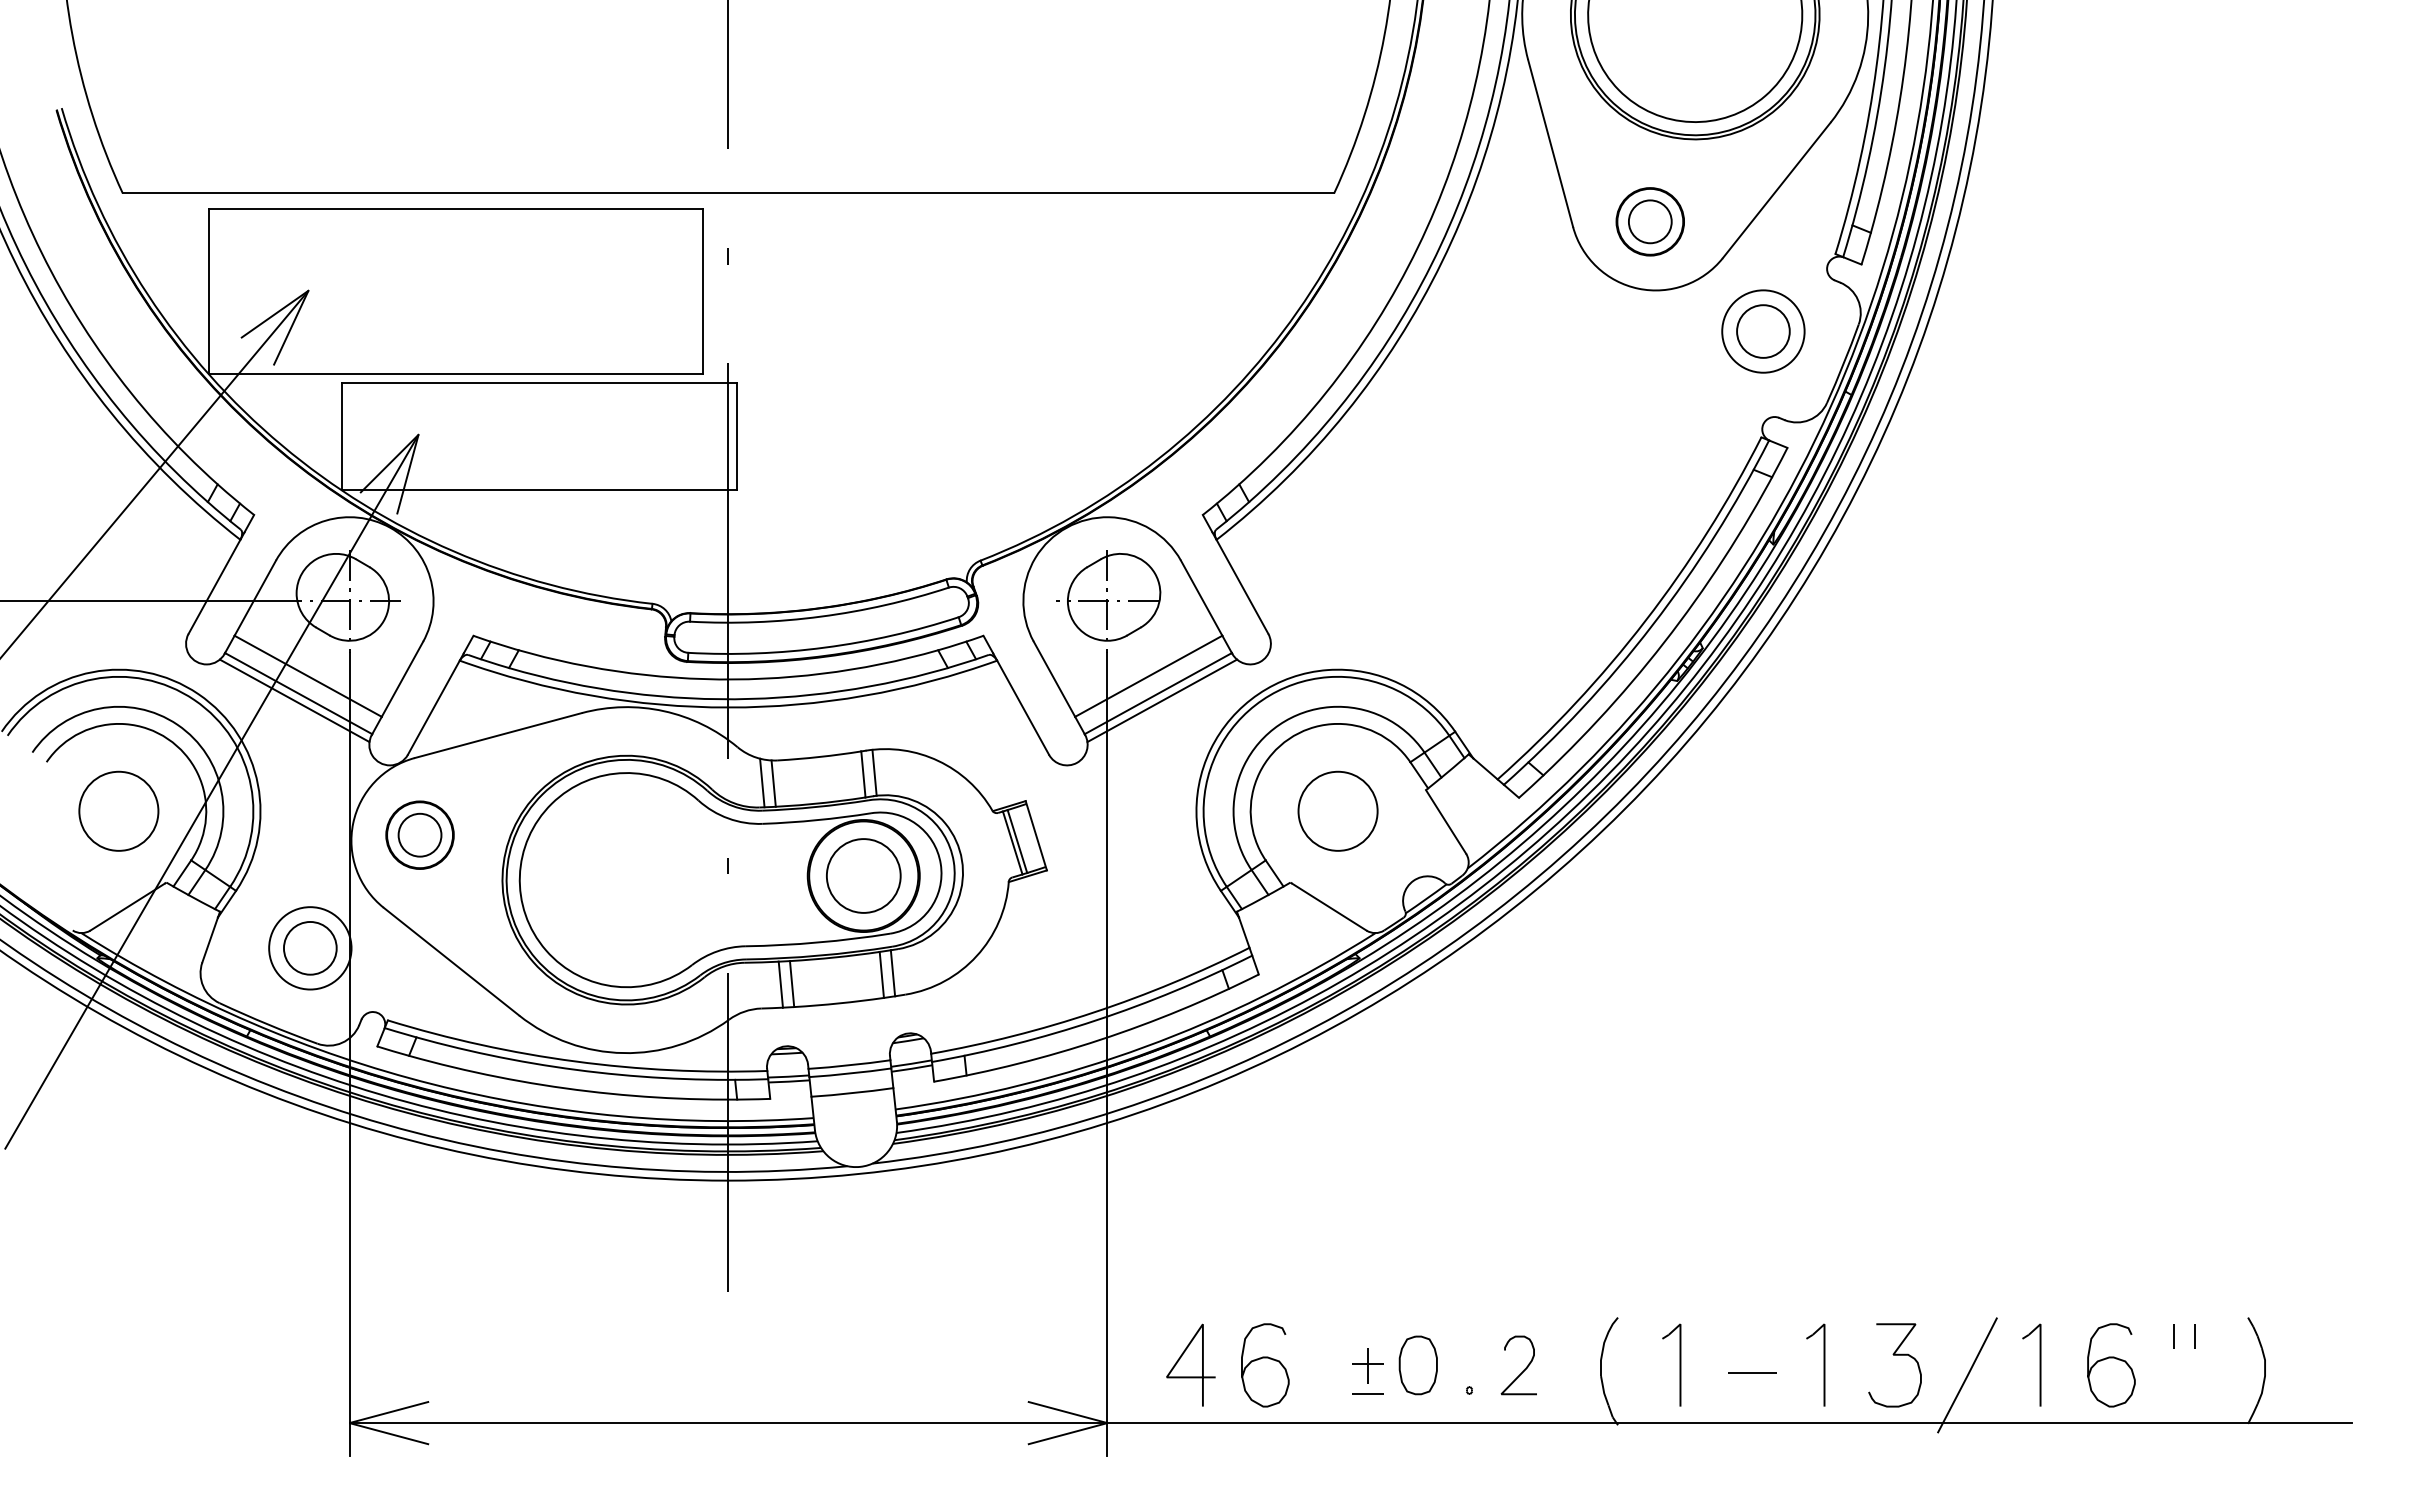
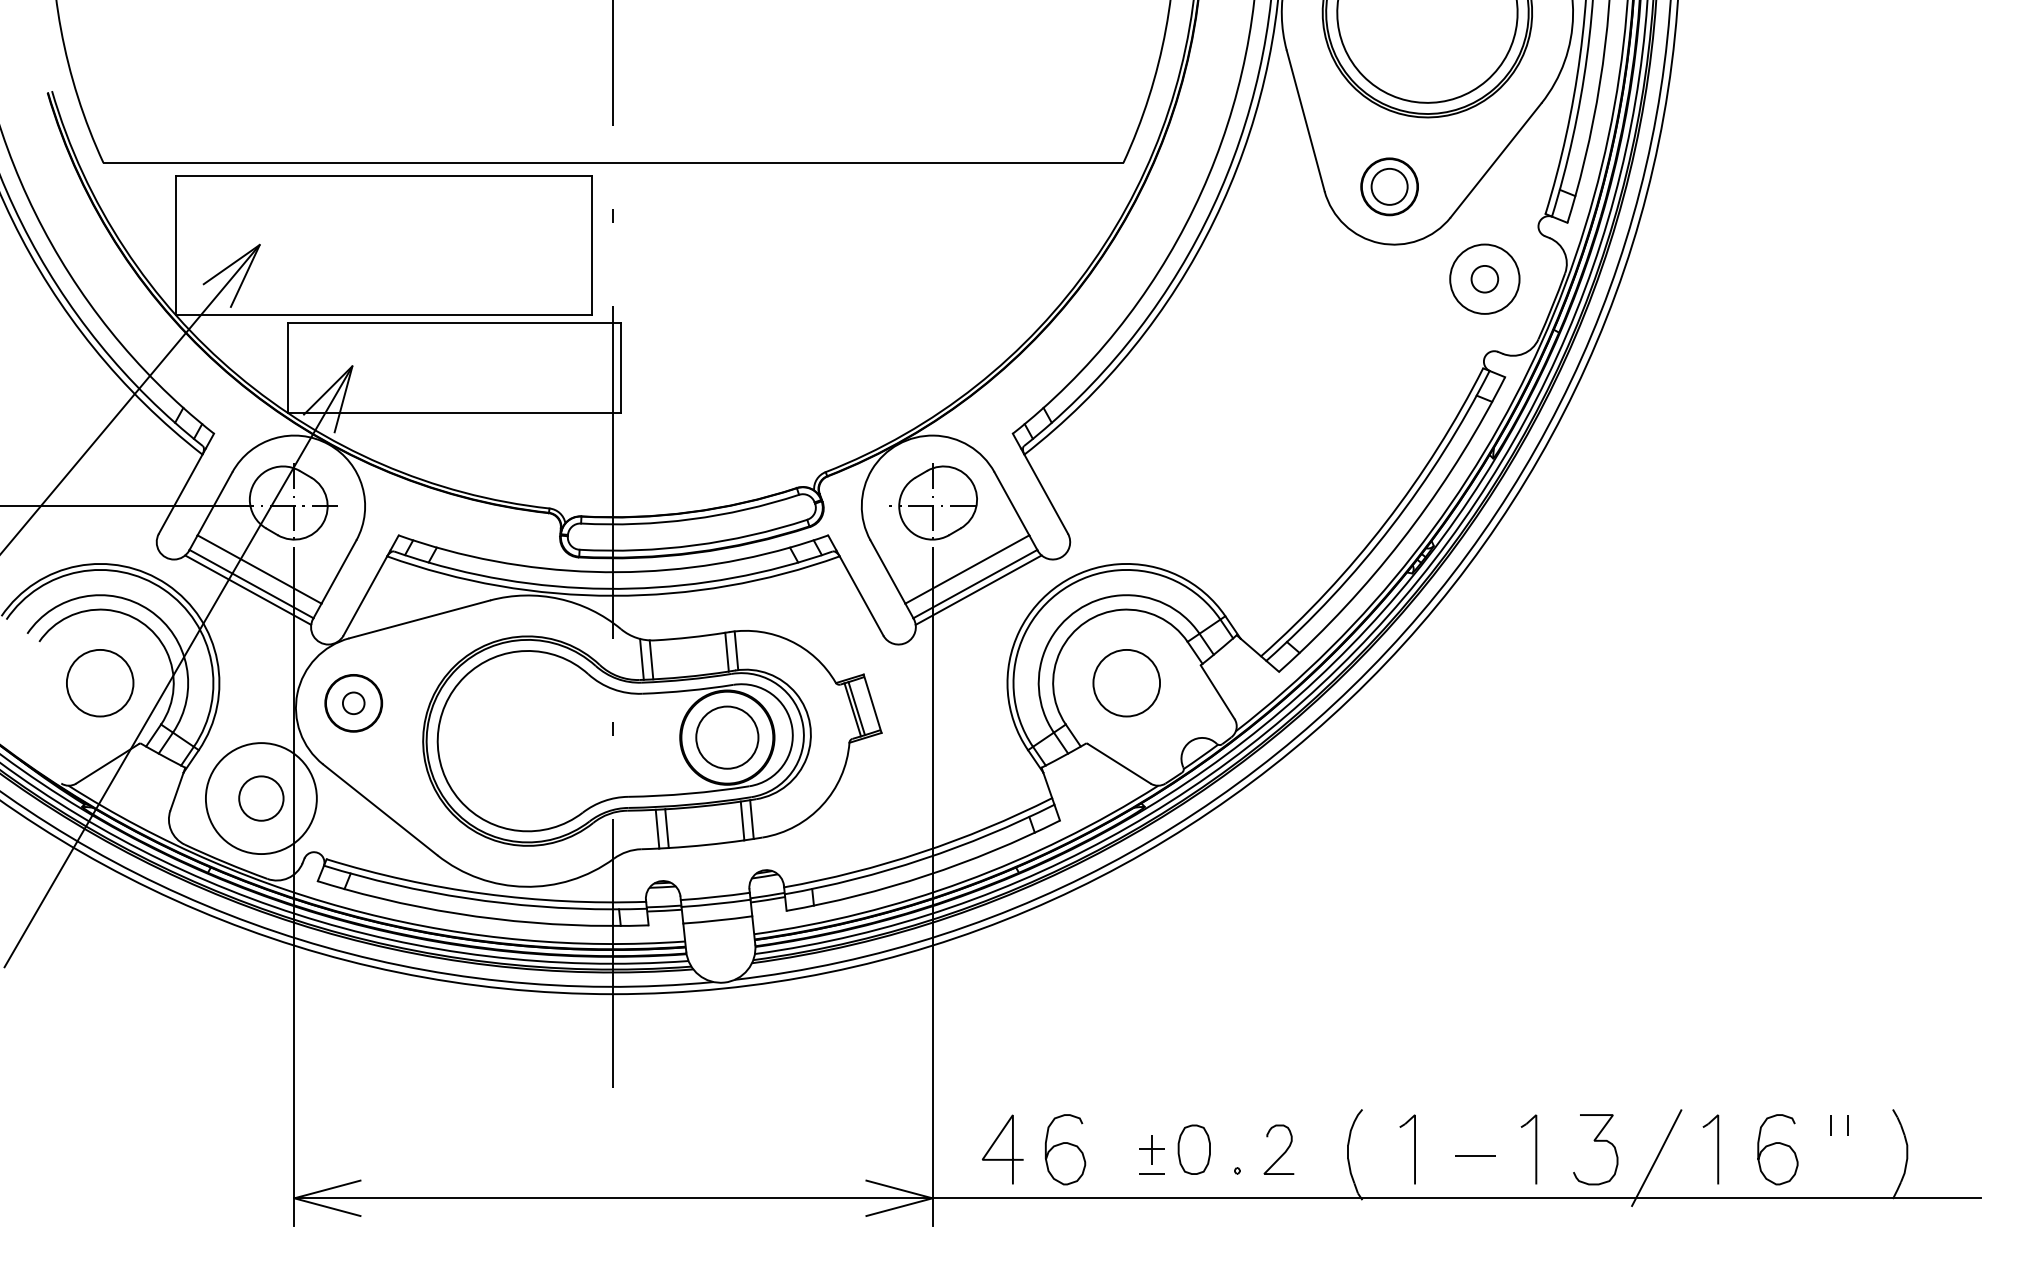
circle: (1763, 331) -> (1484, 279), size x0.6
circle: (419, 834) -> (353, 702), size x0.6
circle: (310, 948) -> (261, 798), size x1.6

